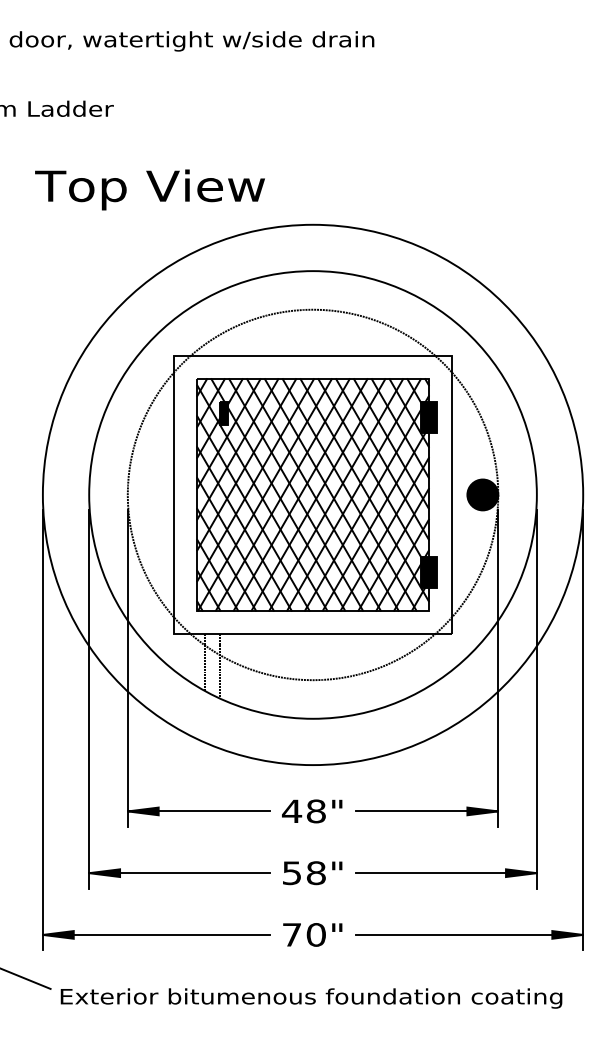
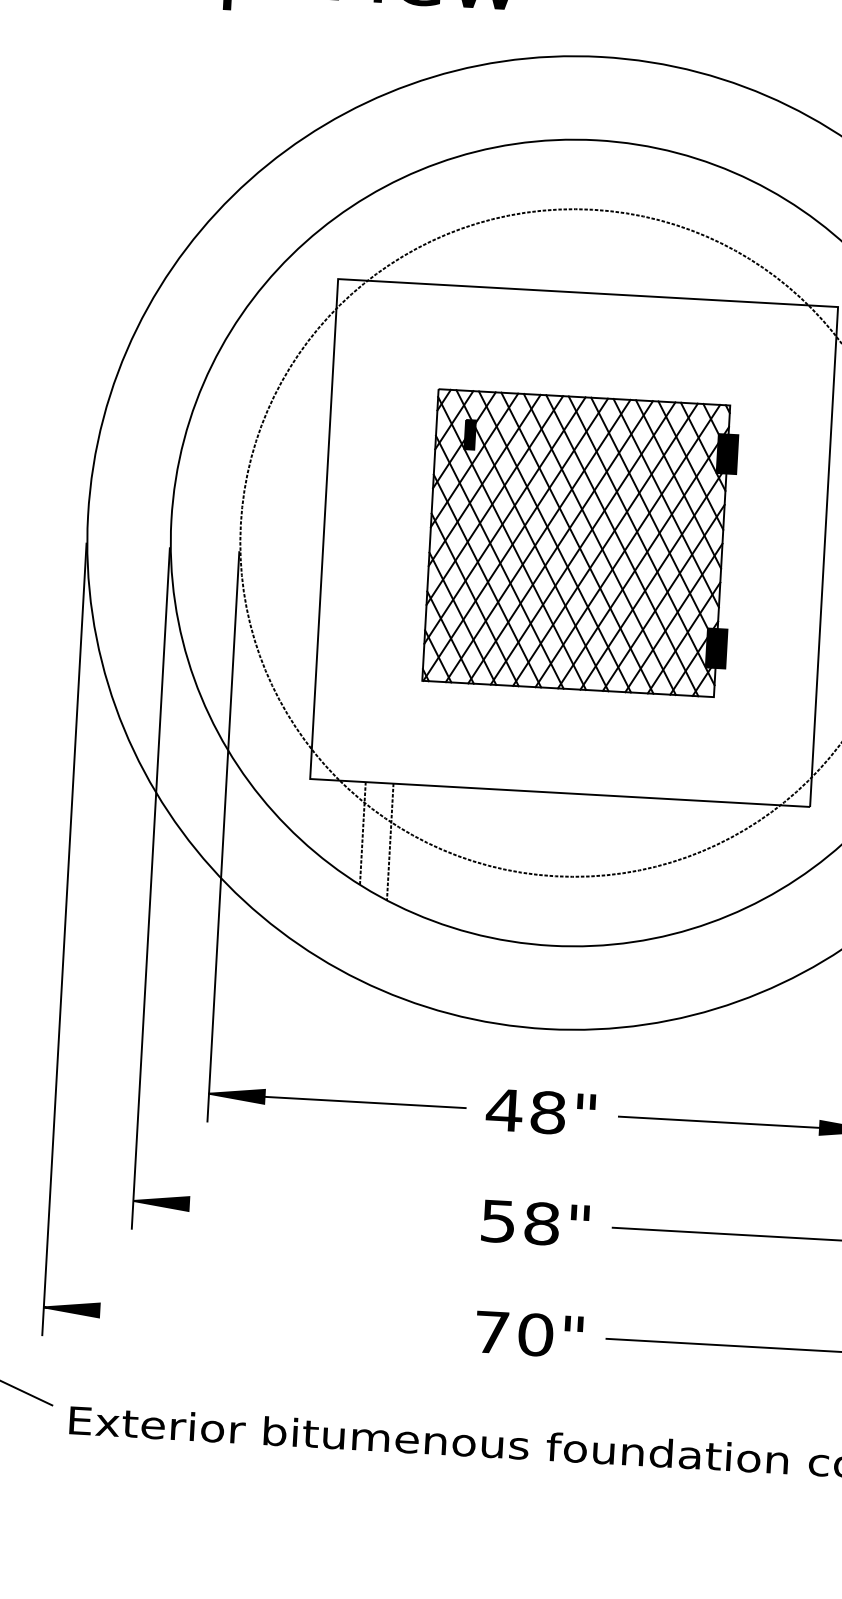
part: (316, 494) -> (580, 542), size x0.7
line: (179, 873) -> (295, 1210), removed
line: (156, 934) -> (248, 1318), removed

